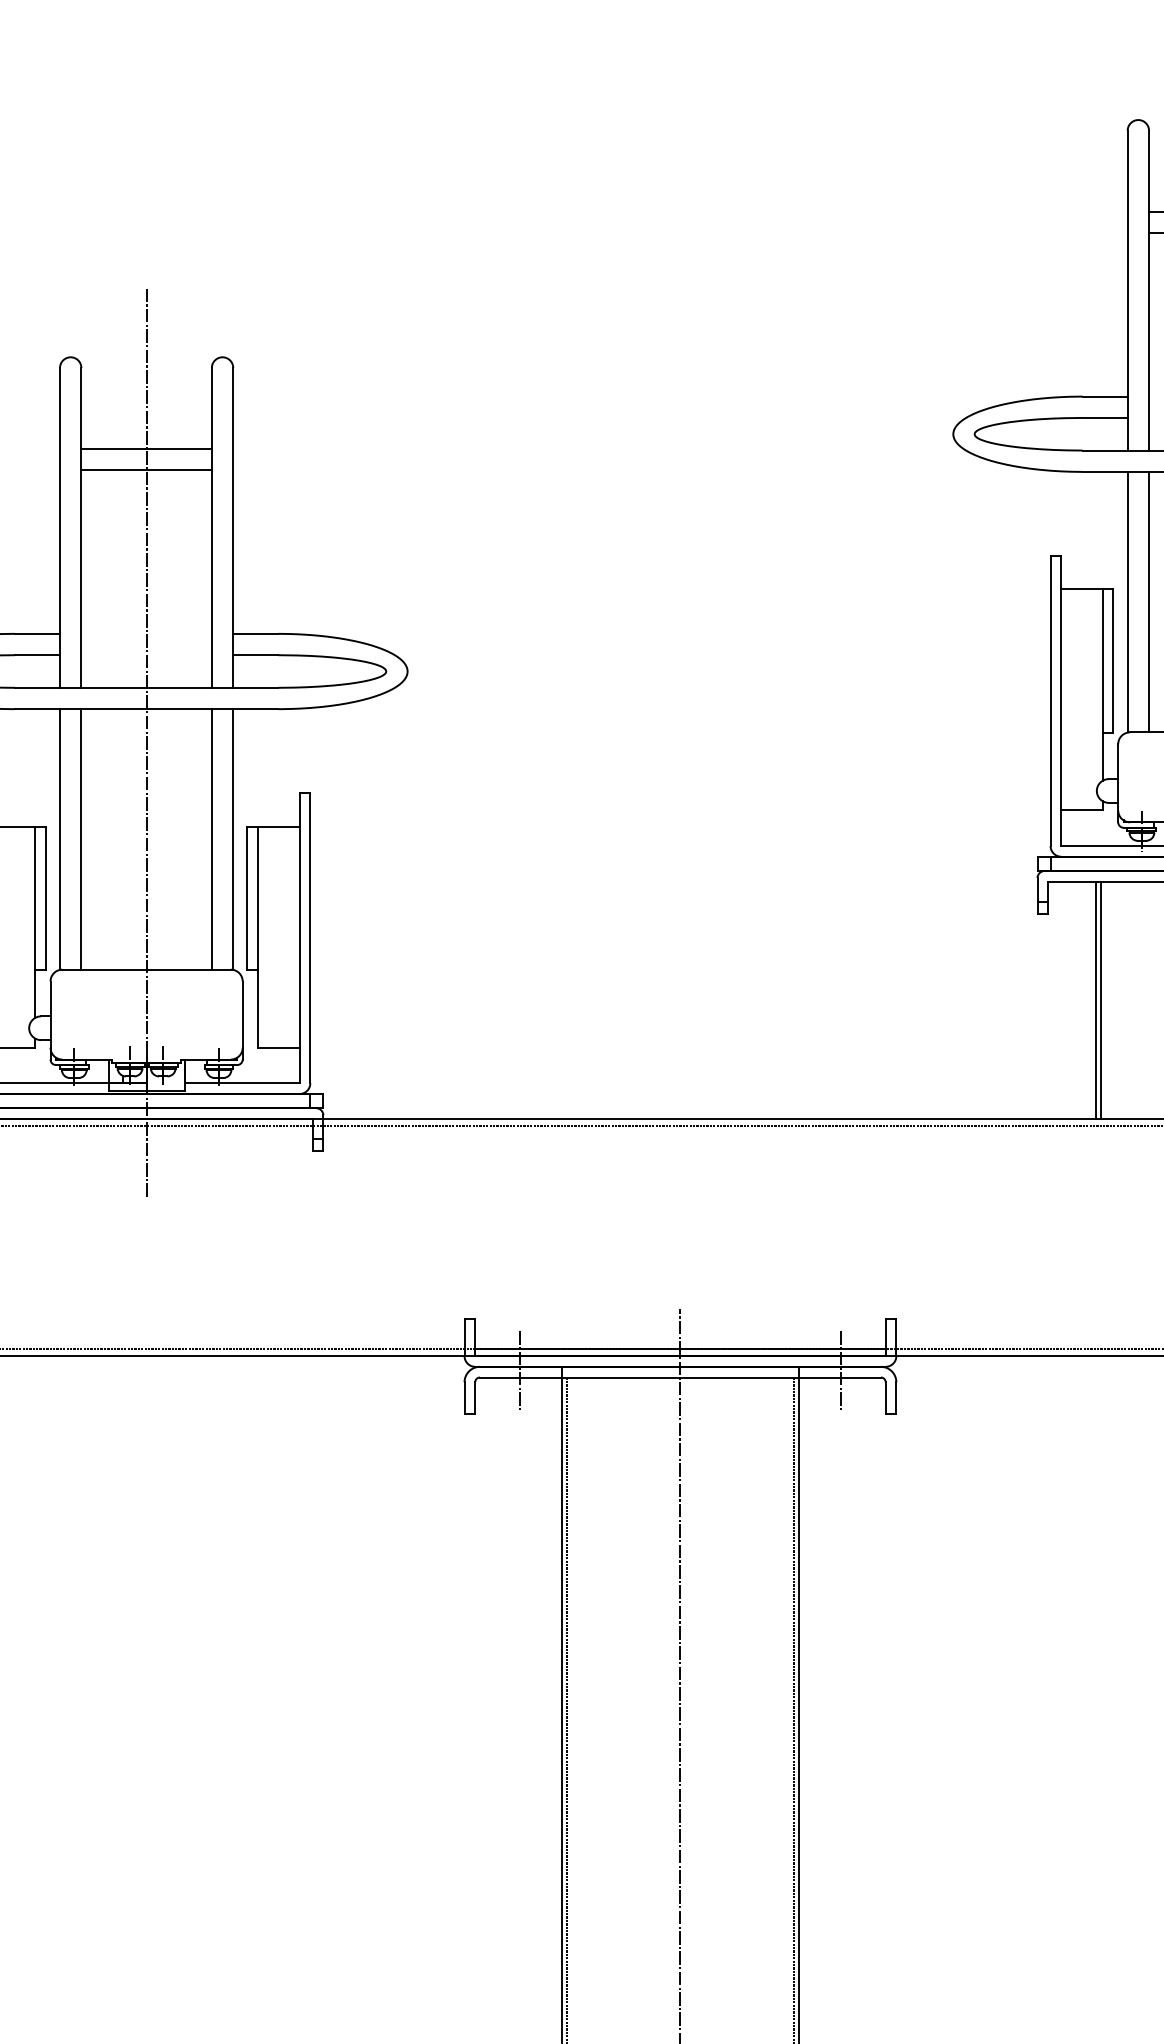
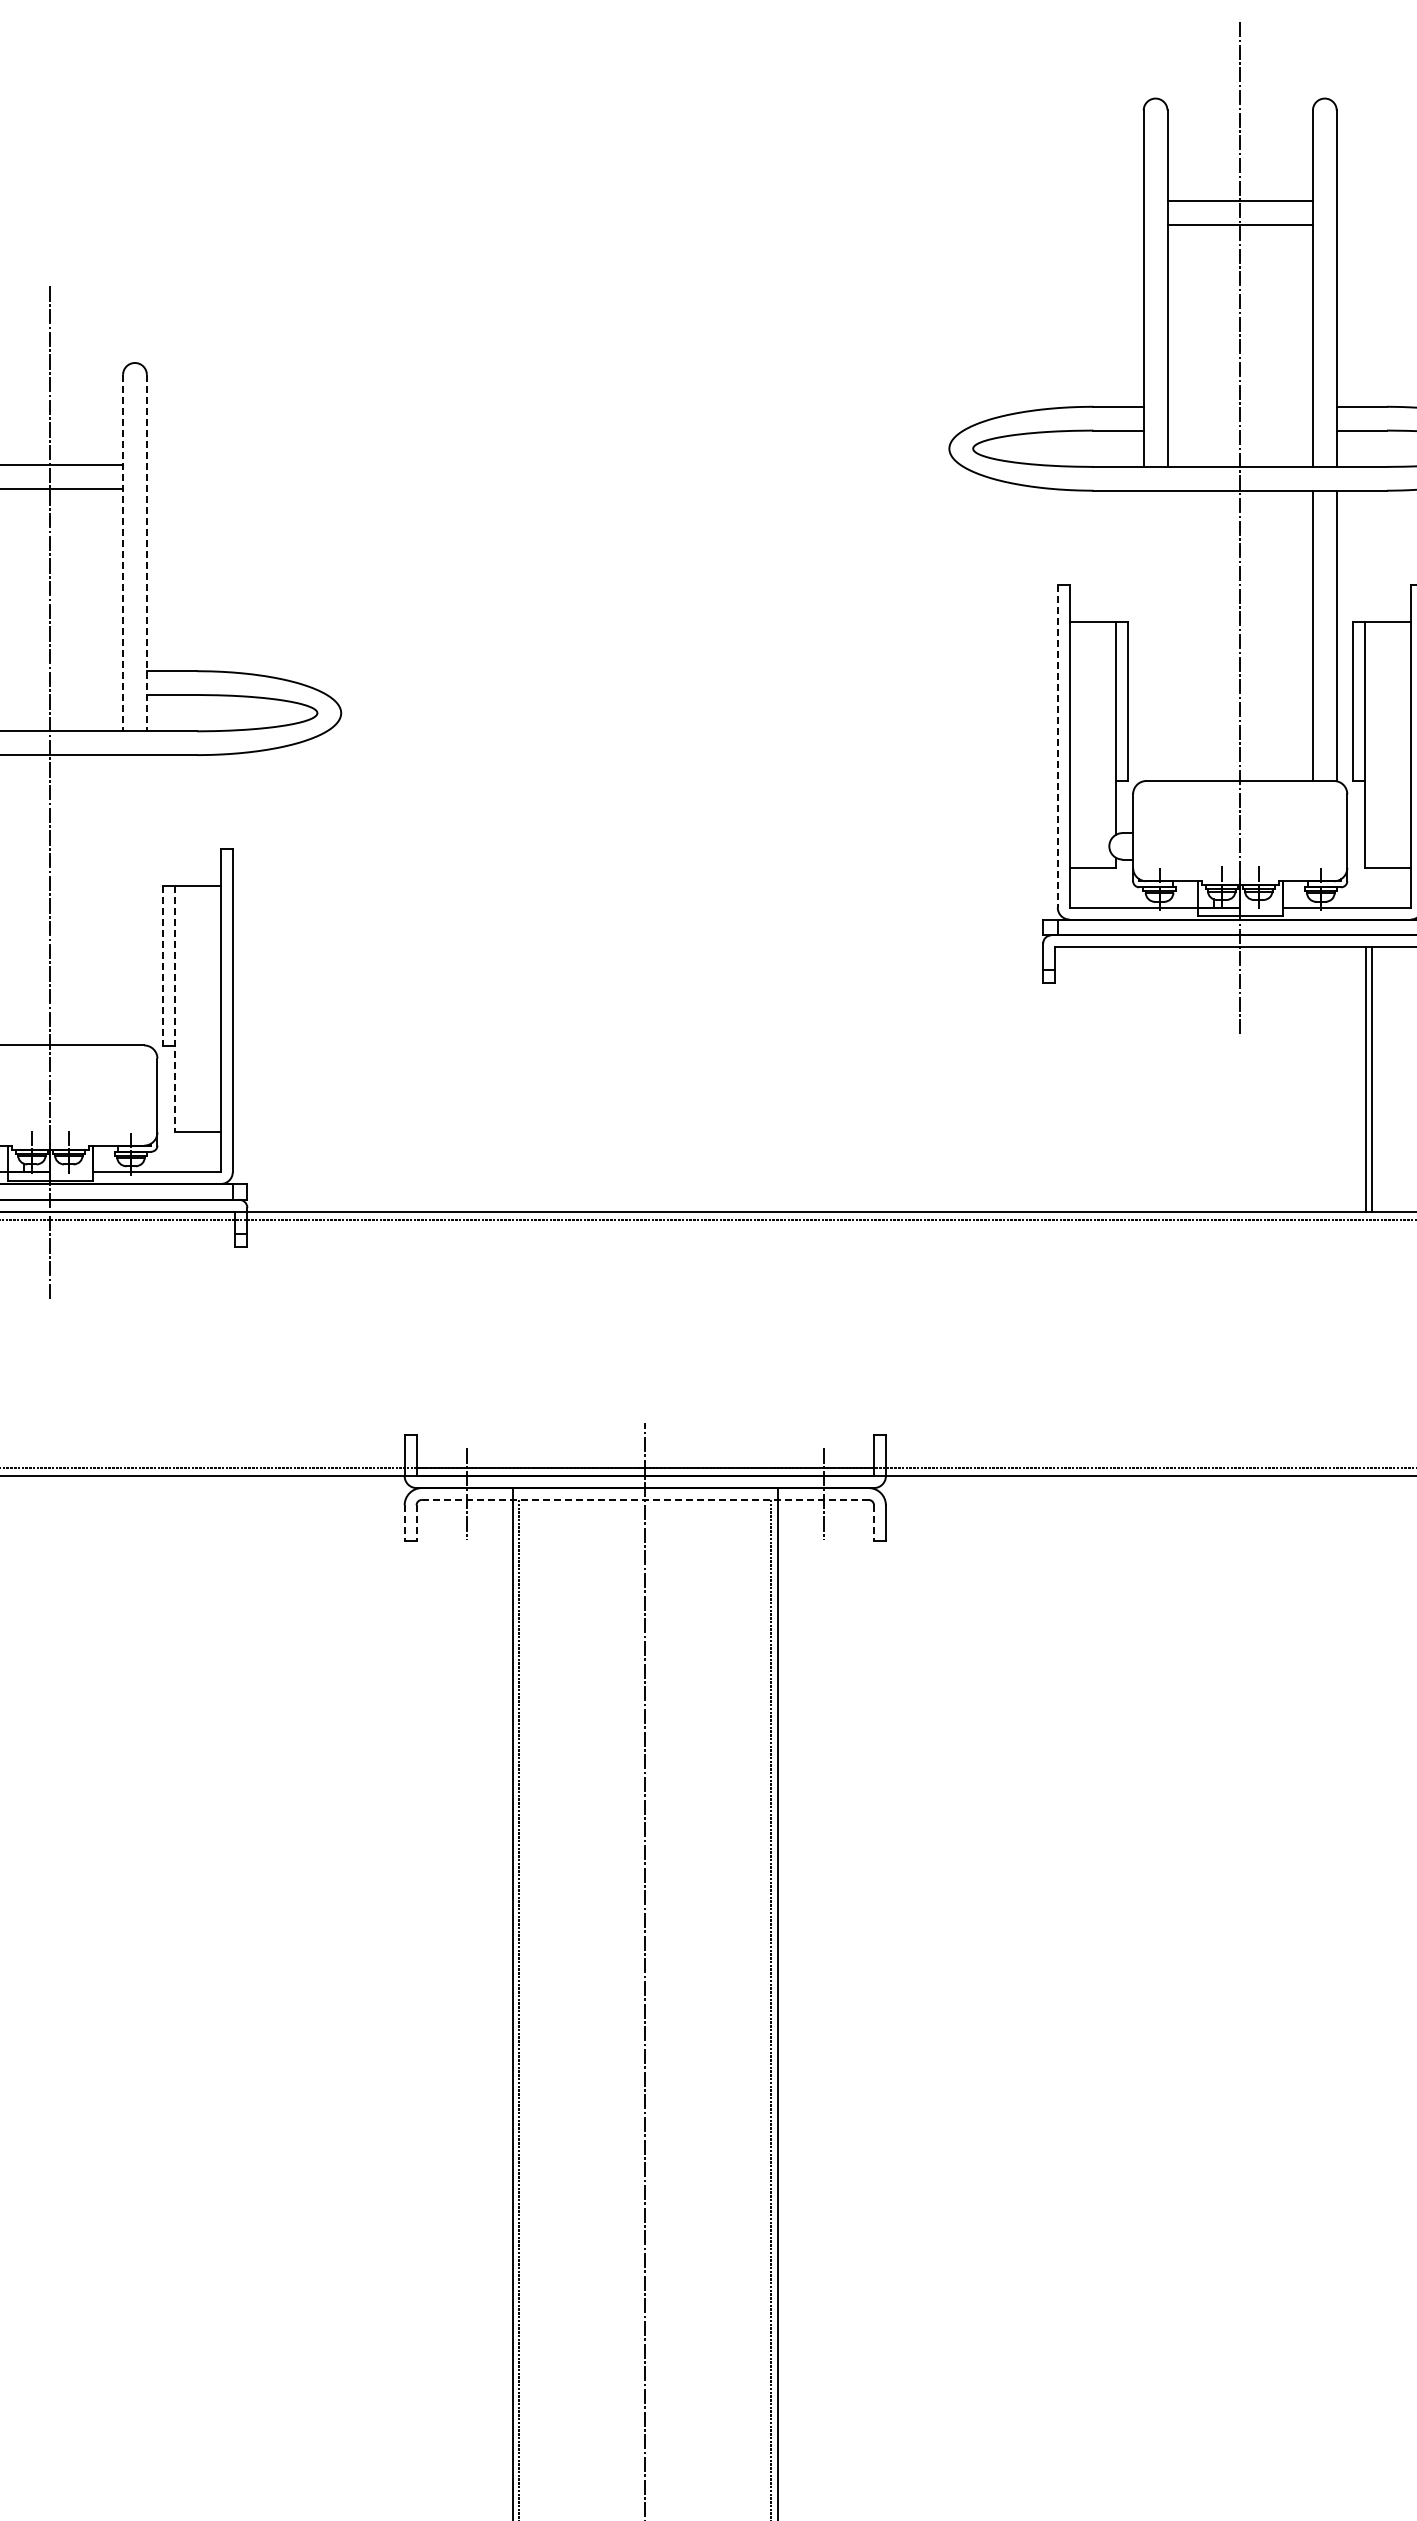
line: (212, 528) -> (123, 553), solid -> dashed
line: (232, 528) -> (146, 553), solid -> dashed
line: (1127, 601) -> (1143, 635), removed
line: (1149, 601) -> (1167, 635), removed
line: (1050, 701) -> (1057, 746), solid -> dashed
line: (212, 839) -> (123, 900), removed
line: (232, 839) -> (146, 900), removed
line: (247, 897) -> (162, 965), solid -> dashed
line: (258, 937) -> (174, 1009), solid -> dashed
line: (1096, 1000) -> (1108, 1079), removed
line: (1101, 1000) -> (1114, 1079), removed
line: (679, 1377) -> (644, 1499), solid -> dashed
line: (464, 1398) -> (404, 1523), solid -> dashed
line: (475, 1398) -> (416, 1523), solid -> dashed
line: (886, 1398) -> (874, 1523), solid -> dashed

